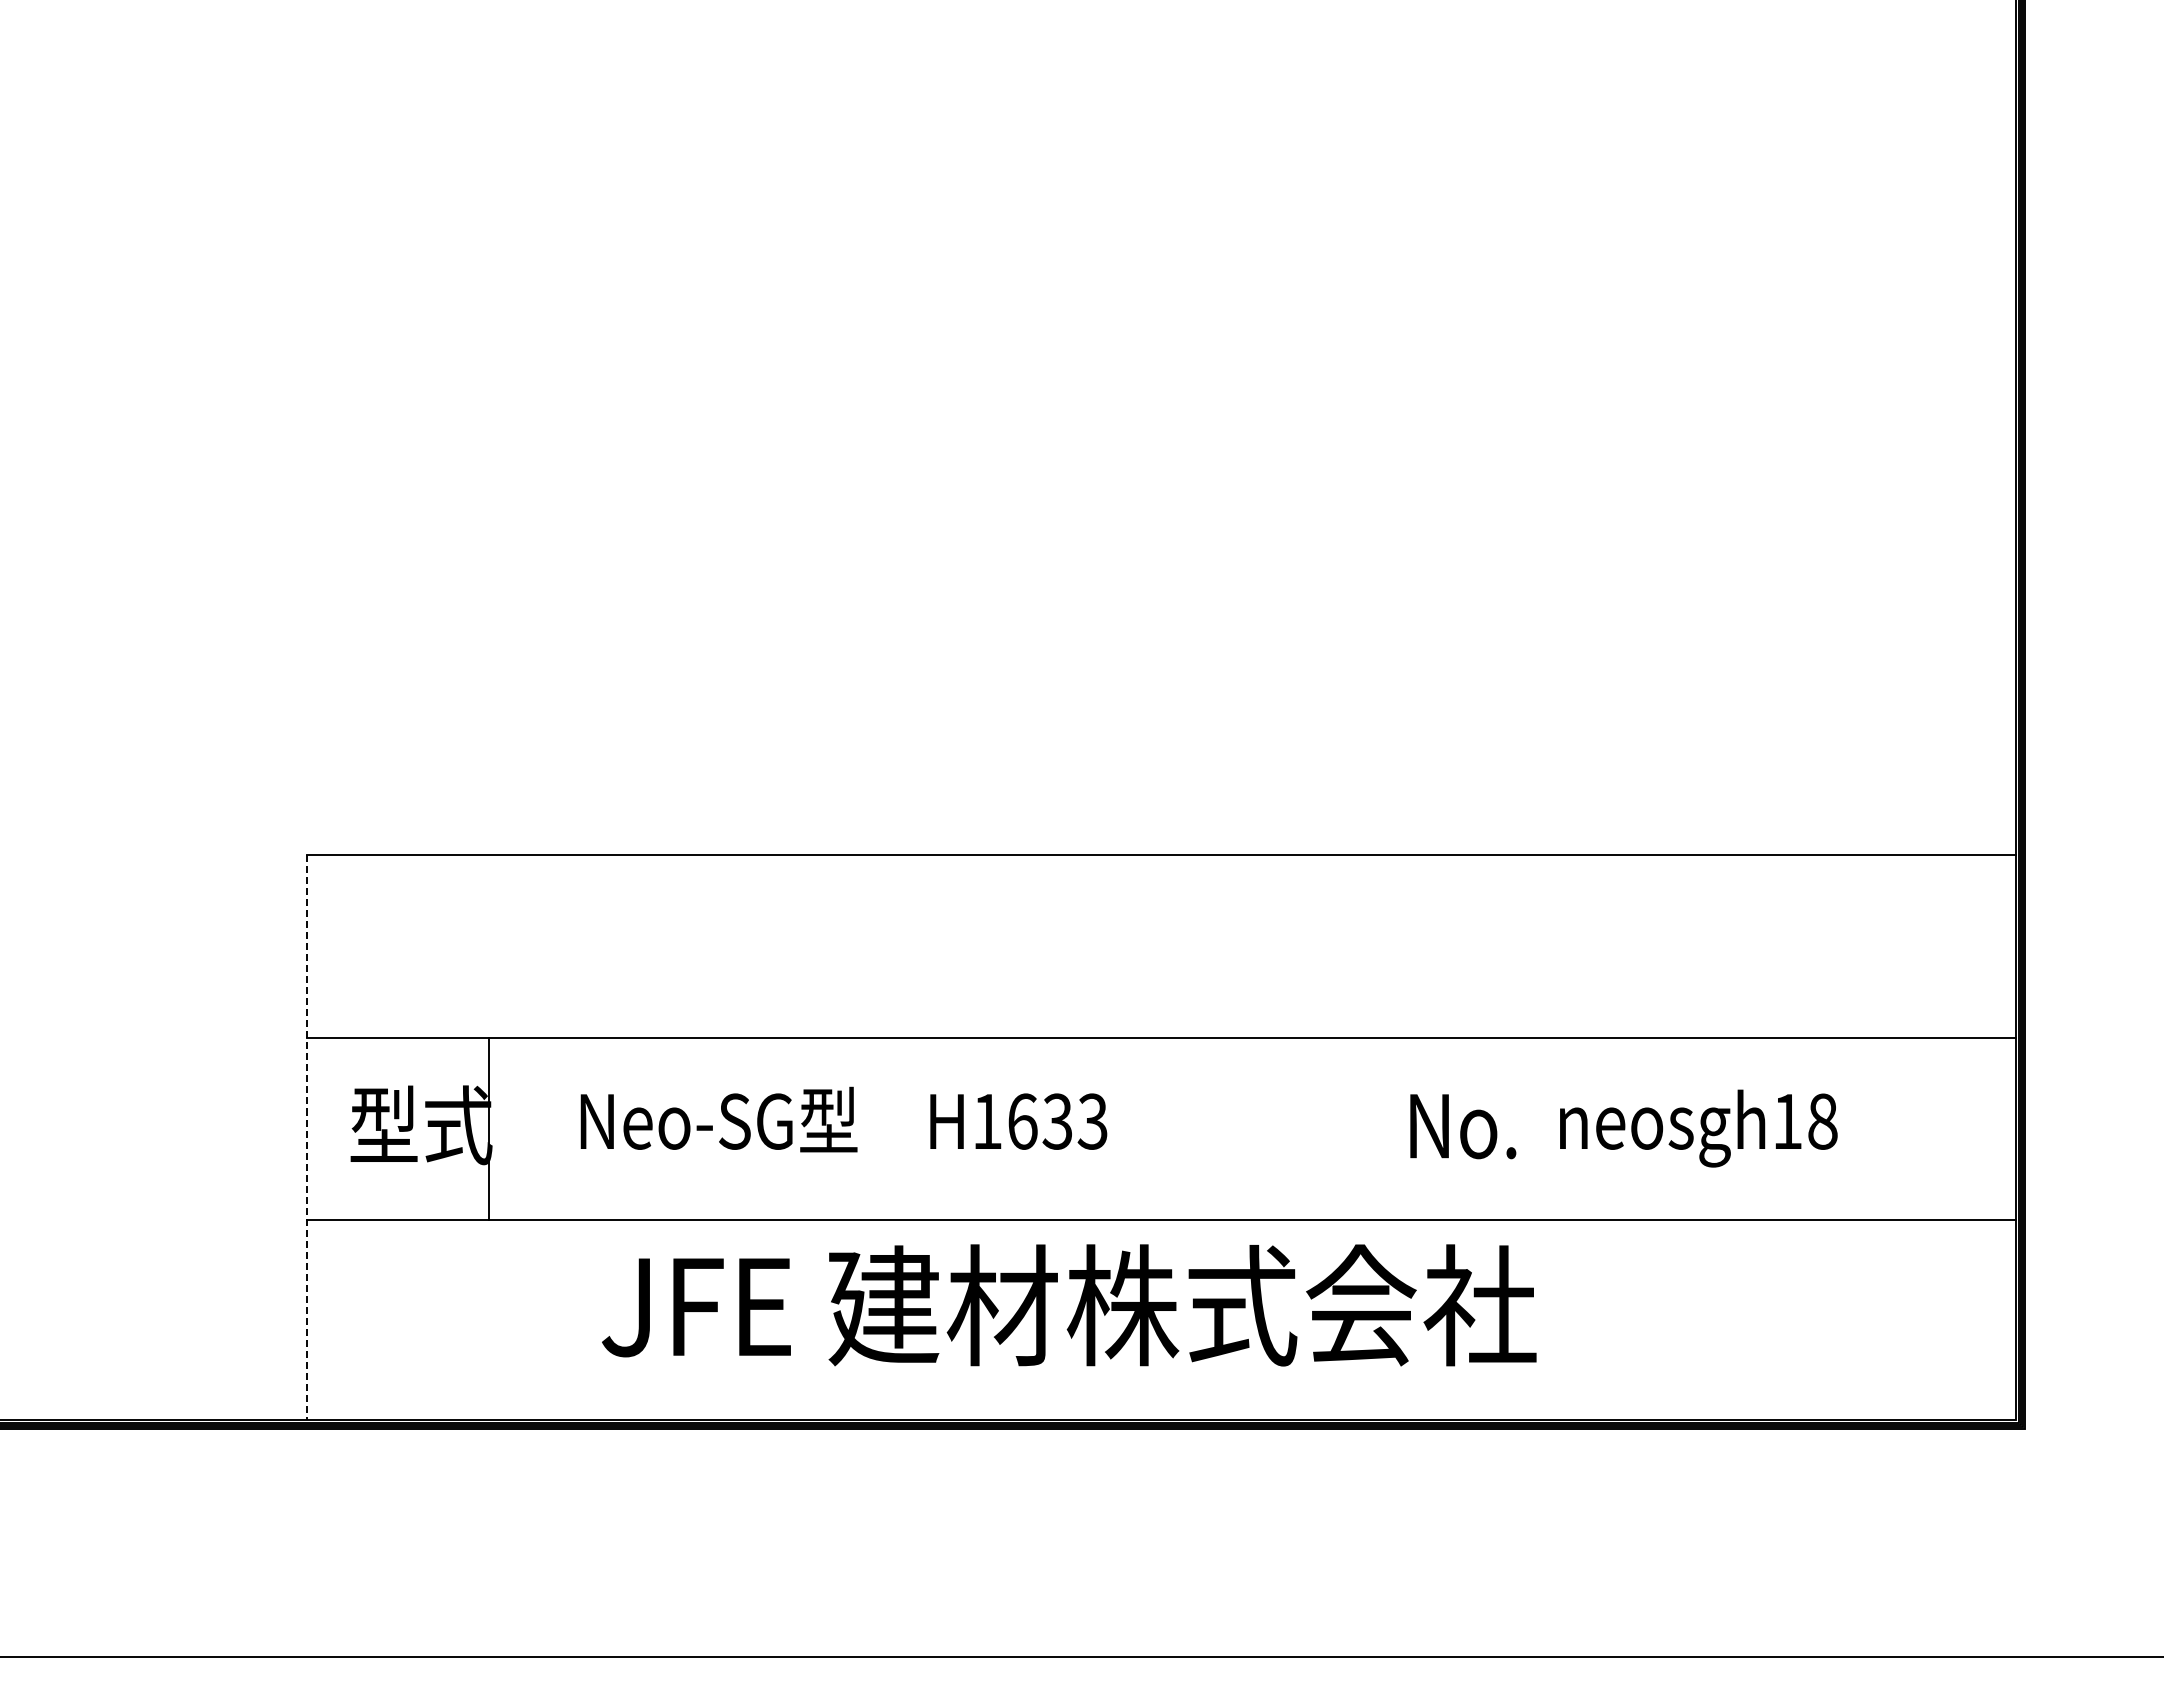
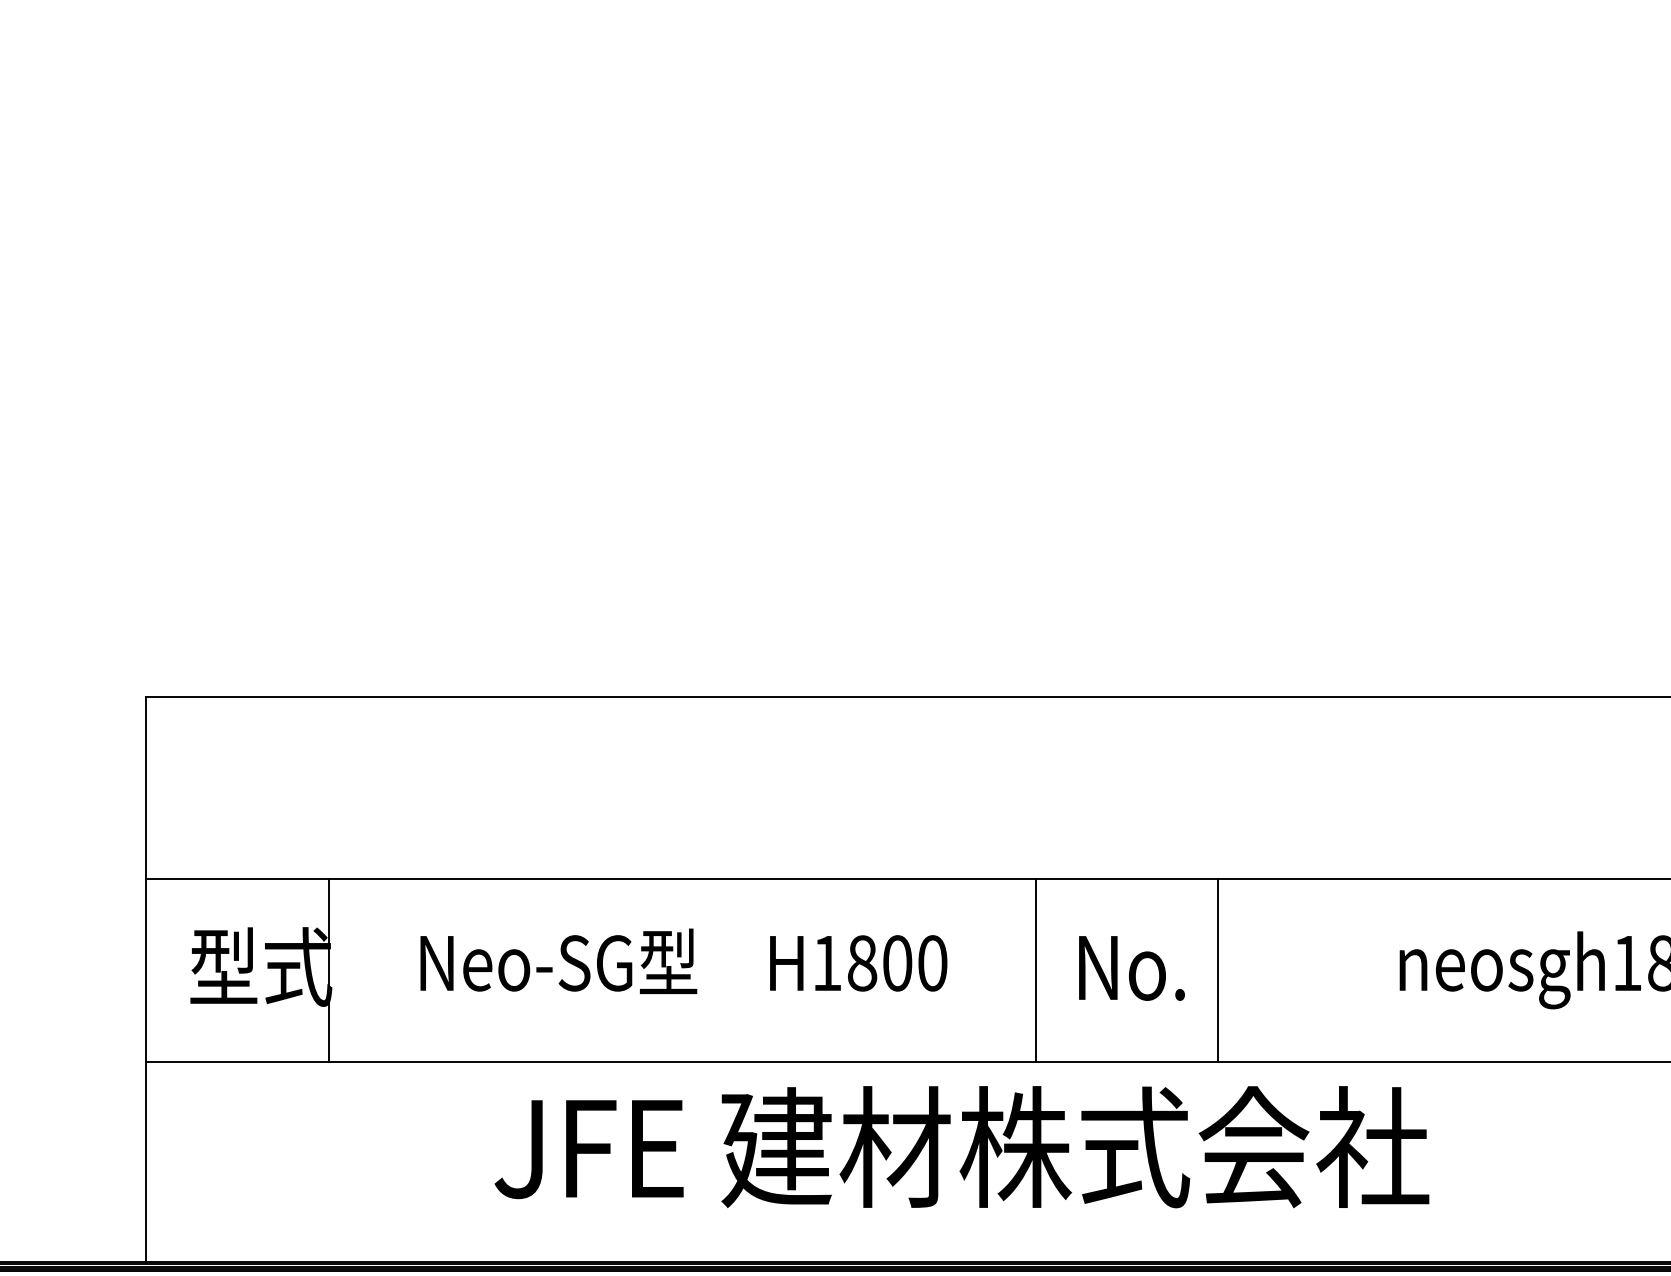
text: (1057, 1121) -> (897, 963), H1633 -> H1800
text: (1463, 1126) -> (1132, 968), moved
line: (1196, 1128) -> (1036, 970), added
line: (1378, 1128) -> (1218, 970), added
line: (306, 1138) -> (146, 980), dashed -> solid
text: (1069, 1305) -> (962, 1147), moved

